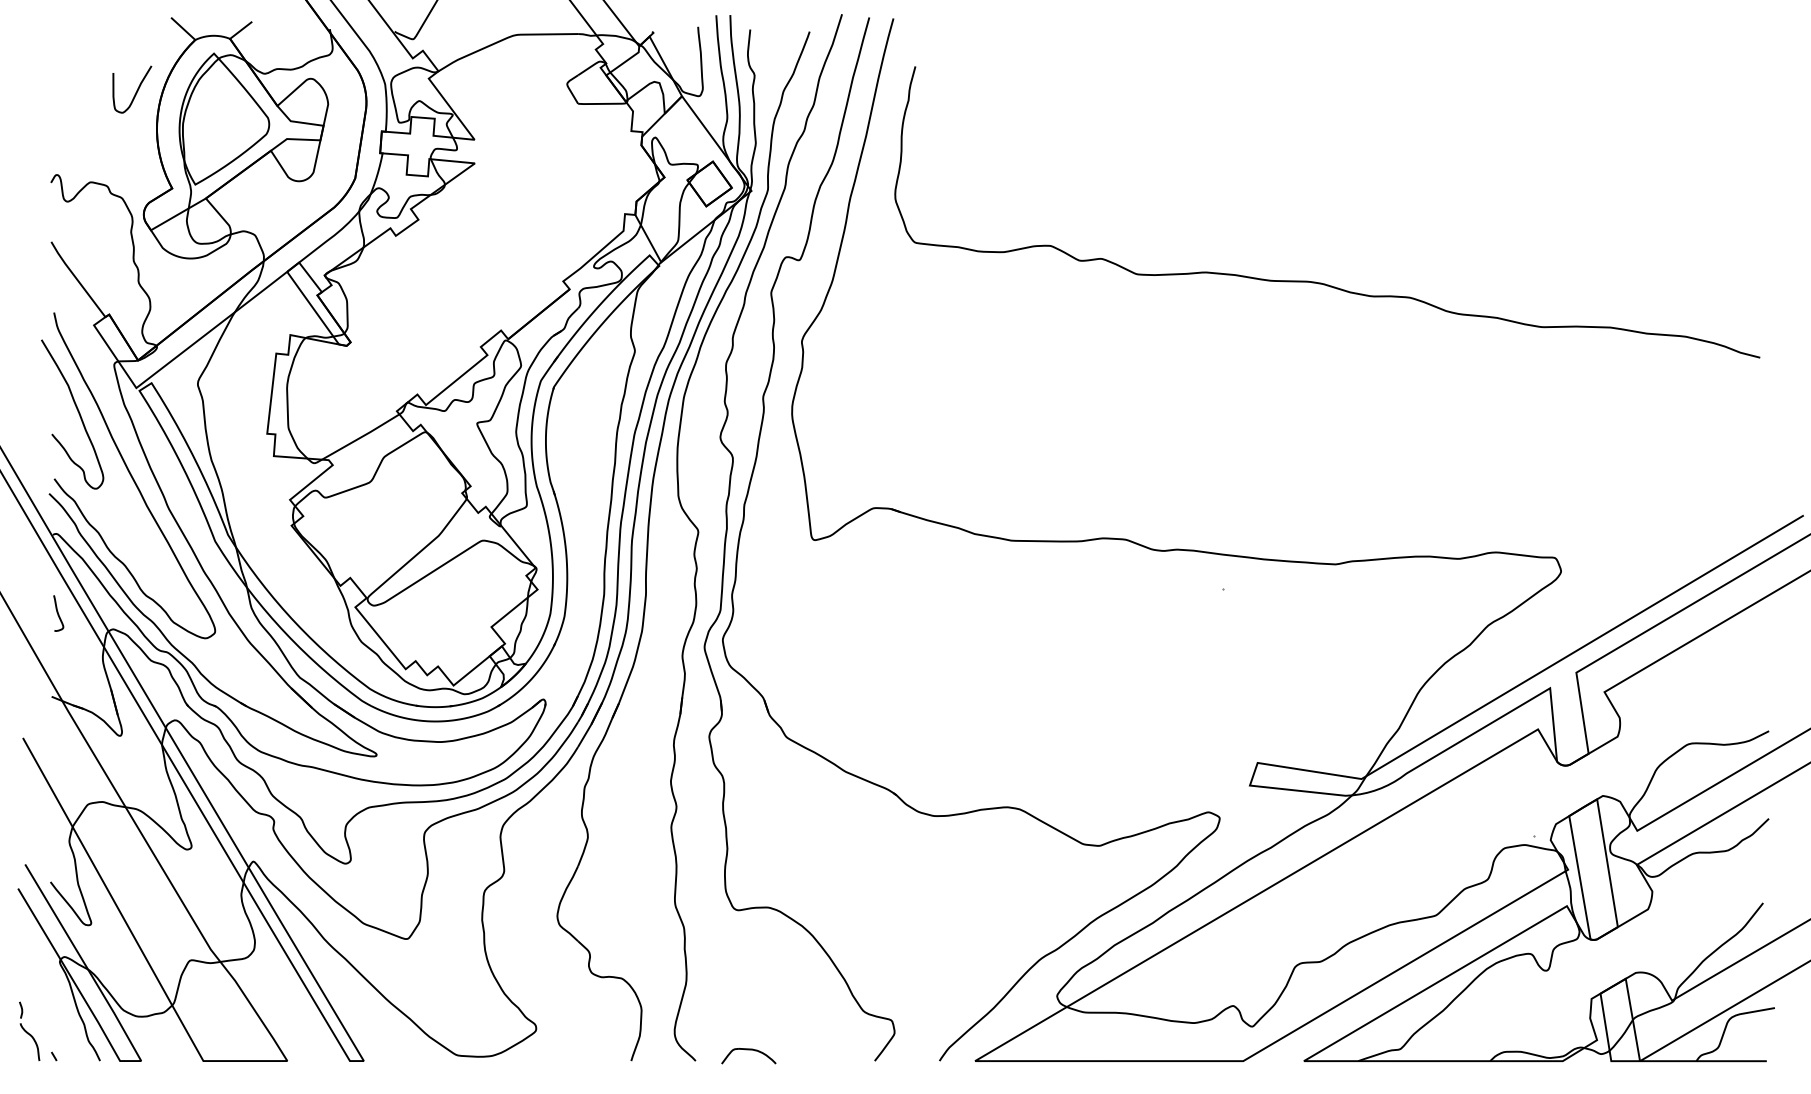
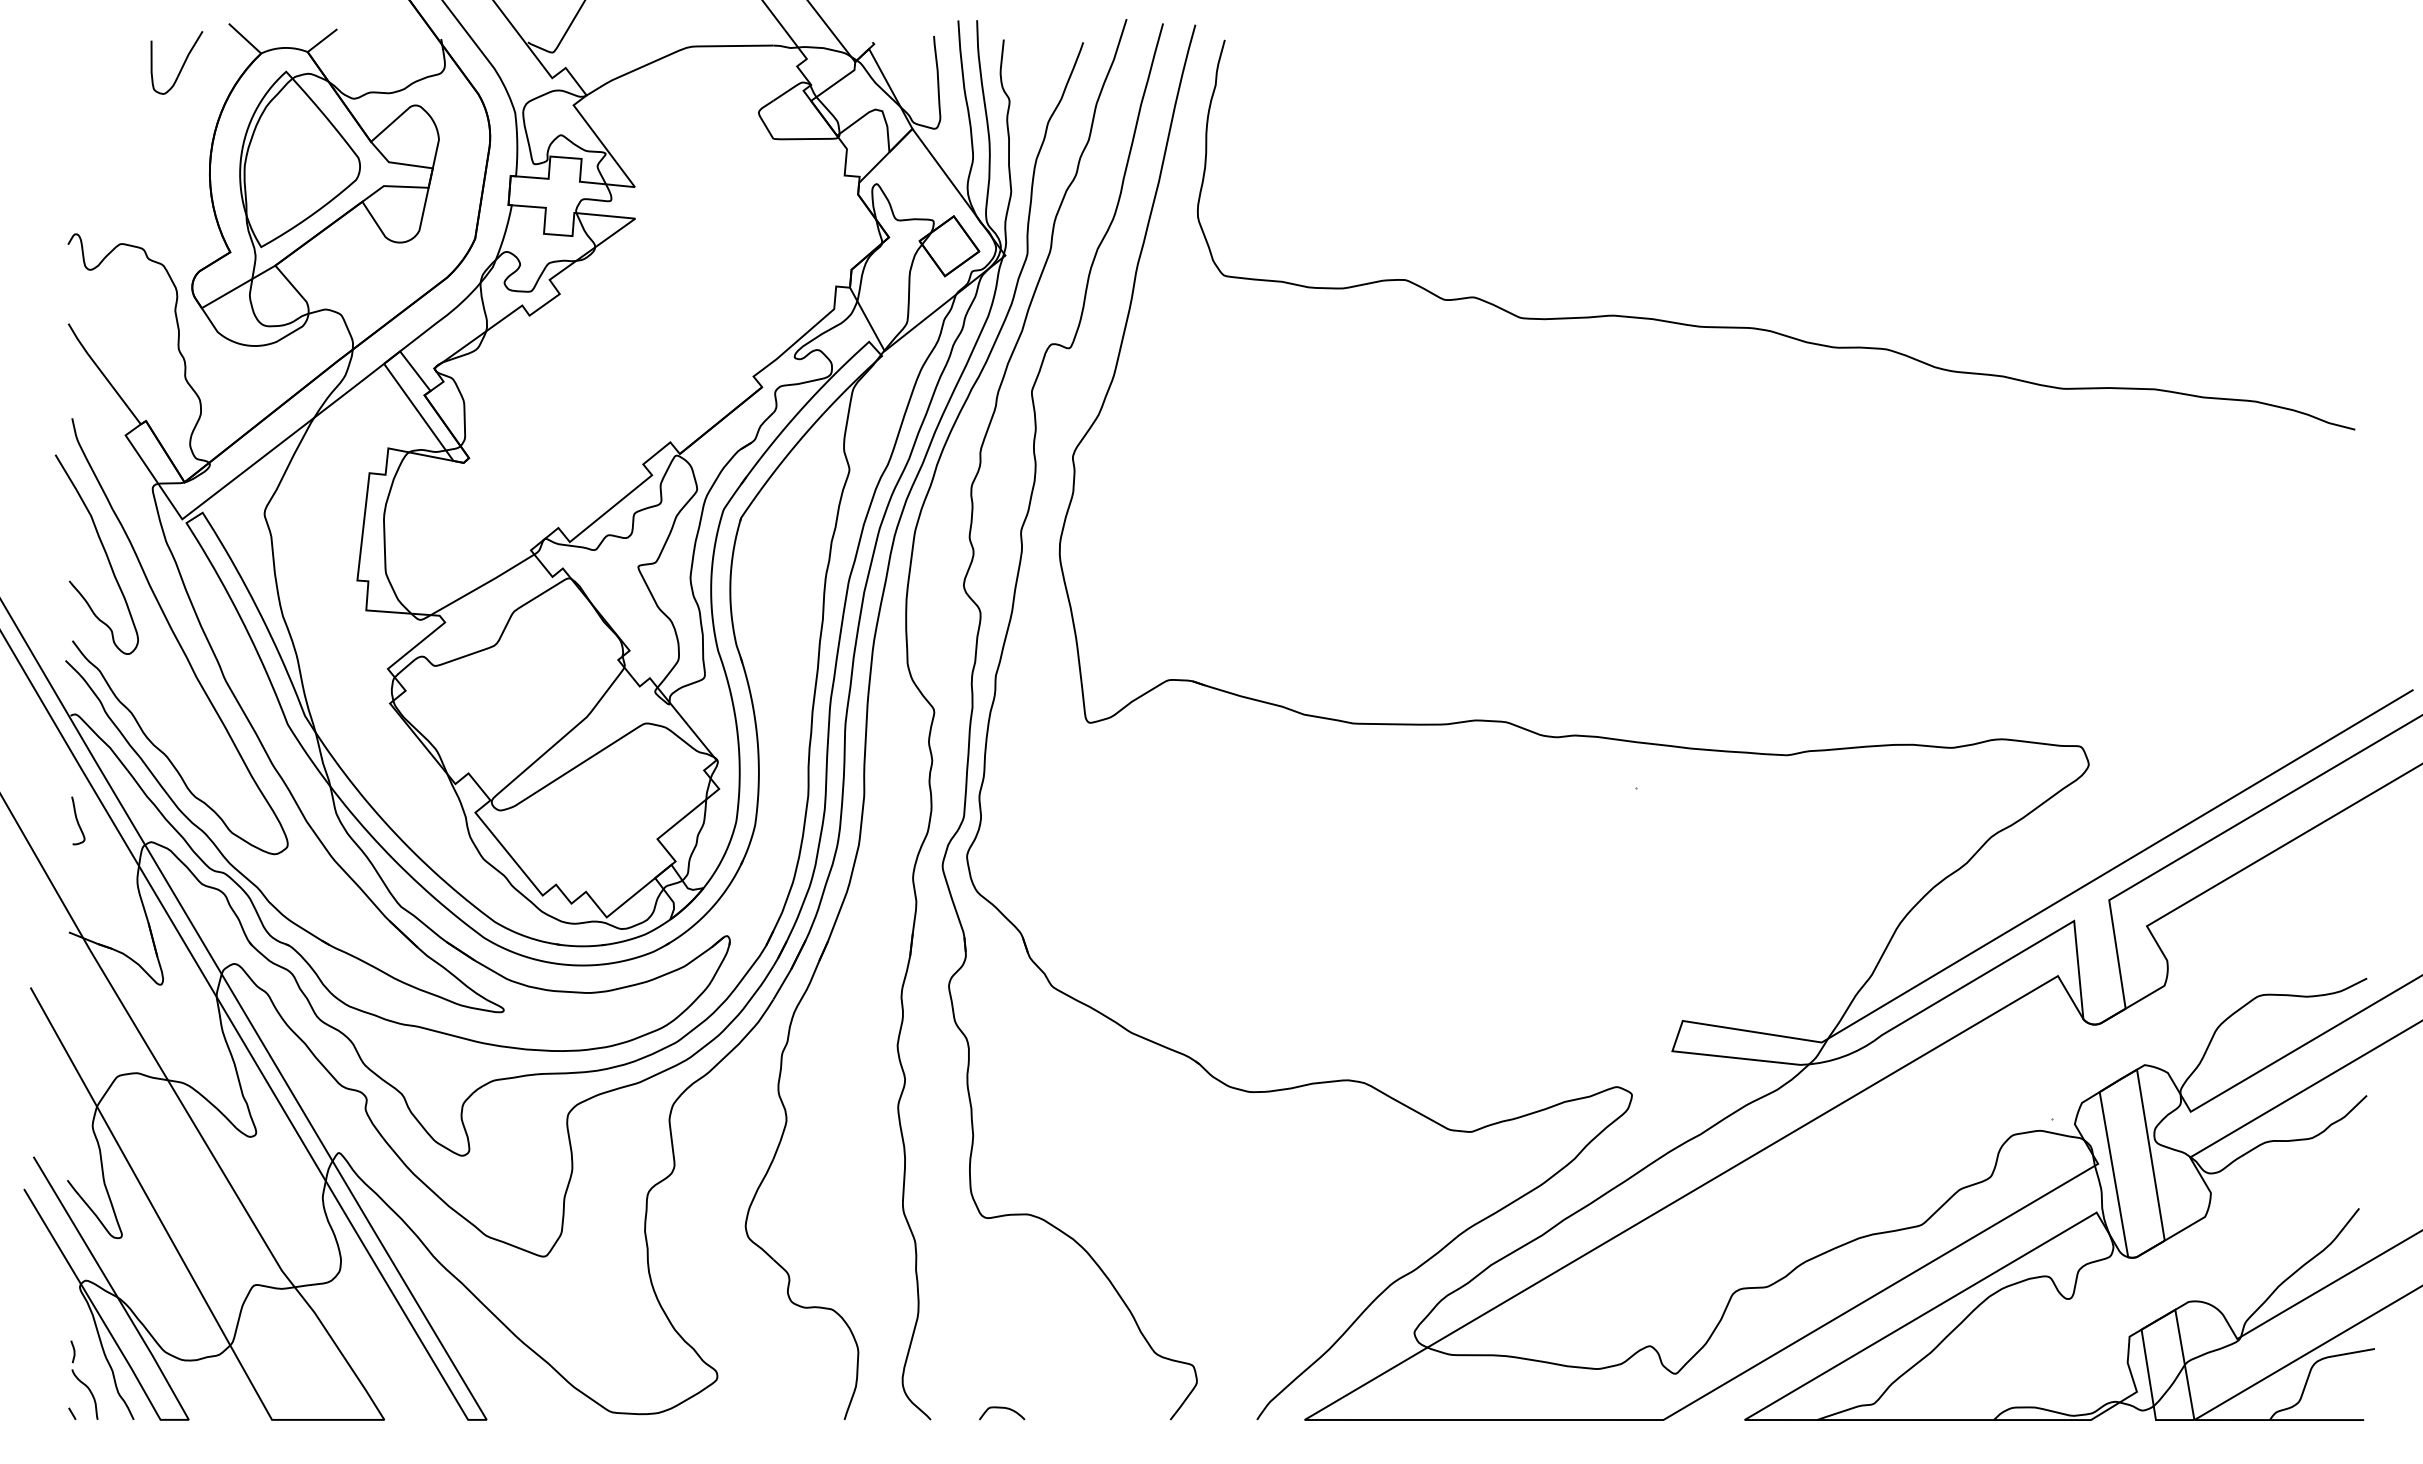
curve: (136, 90) -> (182, 64), moved
curve: (1317, 282) -> (1762, 328), moved
part: (29, 1030) -> (84, 1379), moved
part: (749, 1056) -> (1002, 1413), size x0.62

